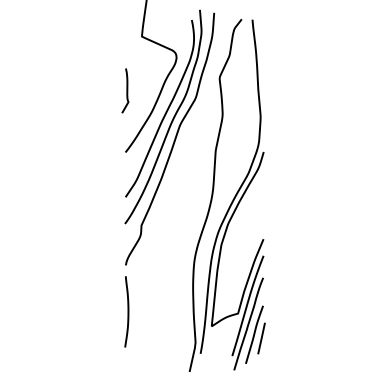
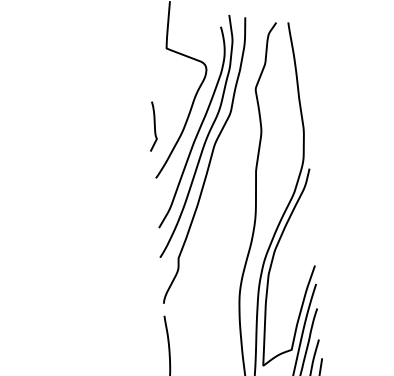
curve: (126, 90) -> (153, 126), moved

